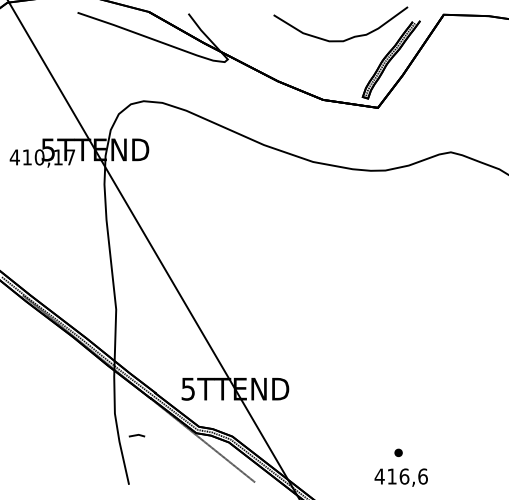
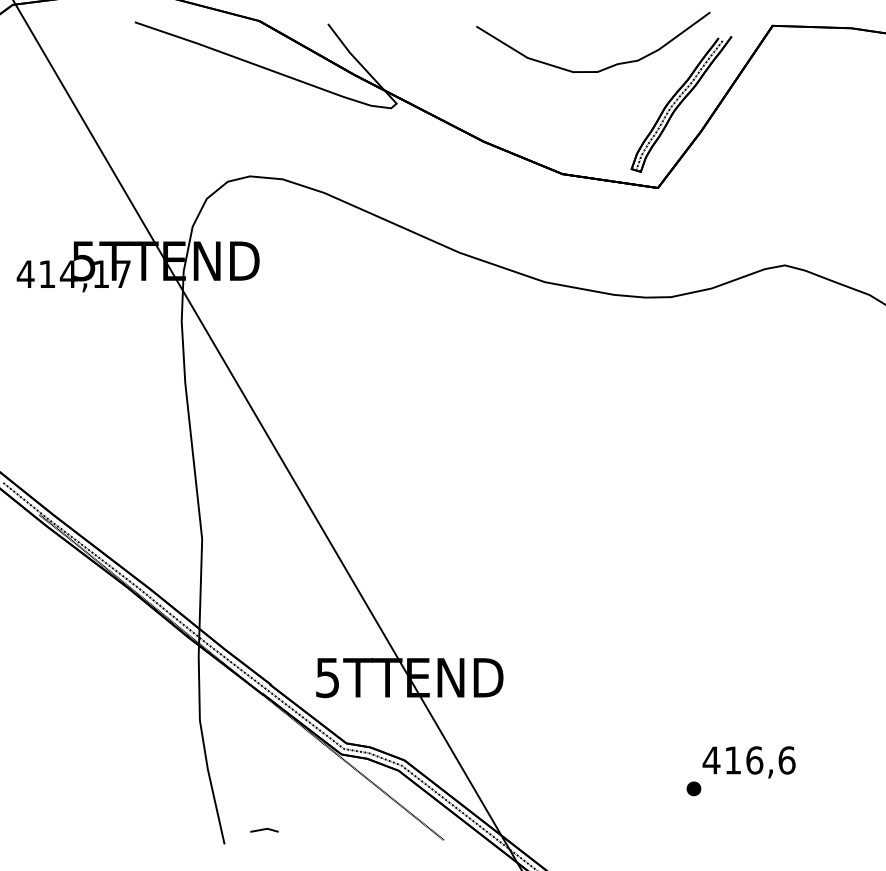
text: (39, 157) -> (68, 274), 410,17 -> 414,17
line: (136, 435) -> (263, 829), moved
text: (400, 477) -> (747, 762), moved

